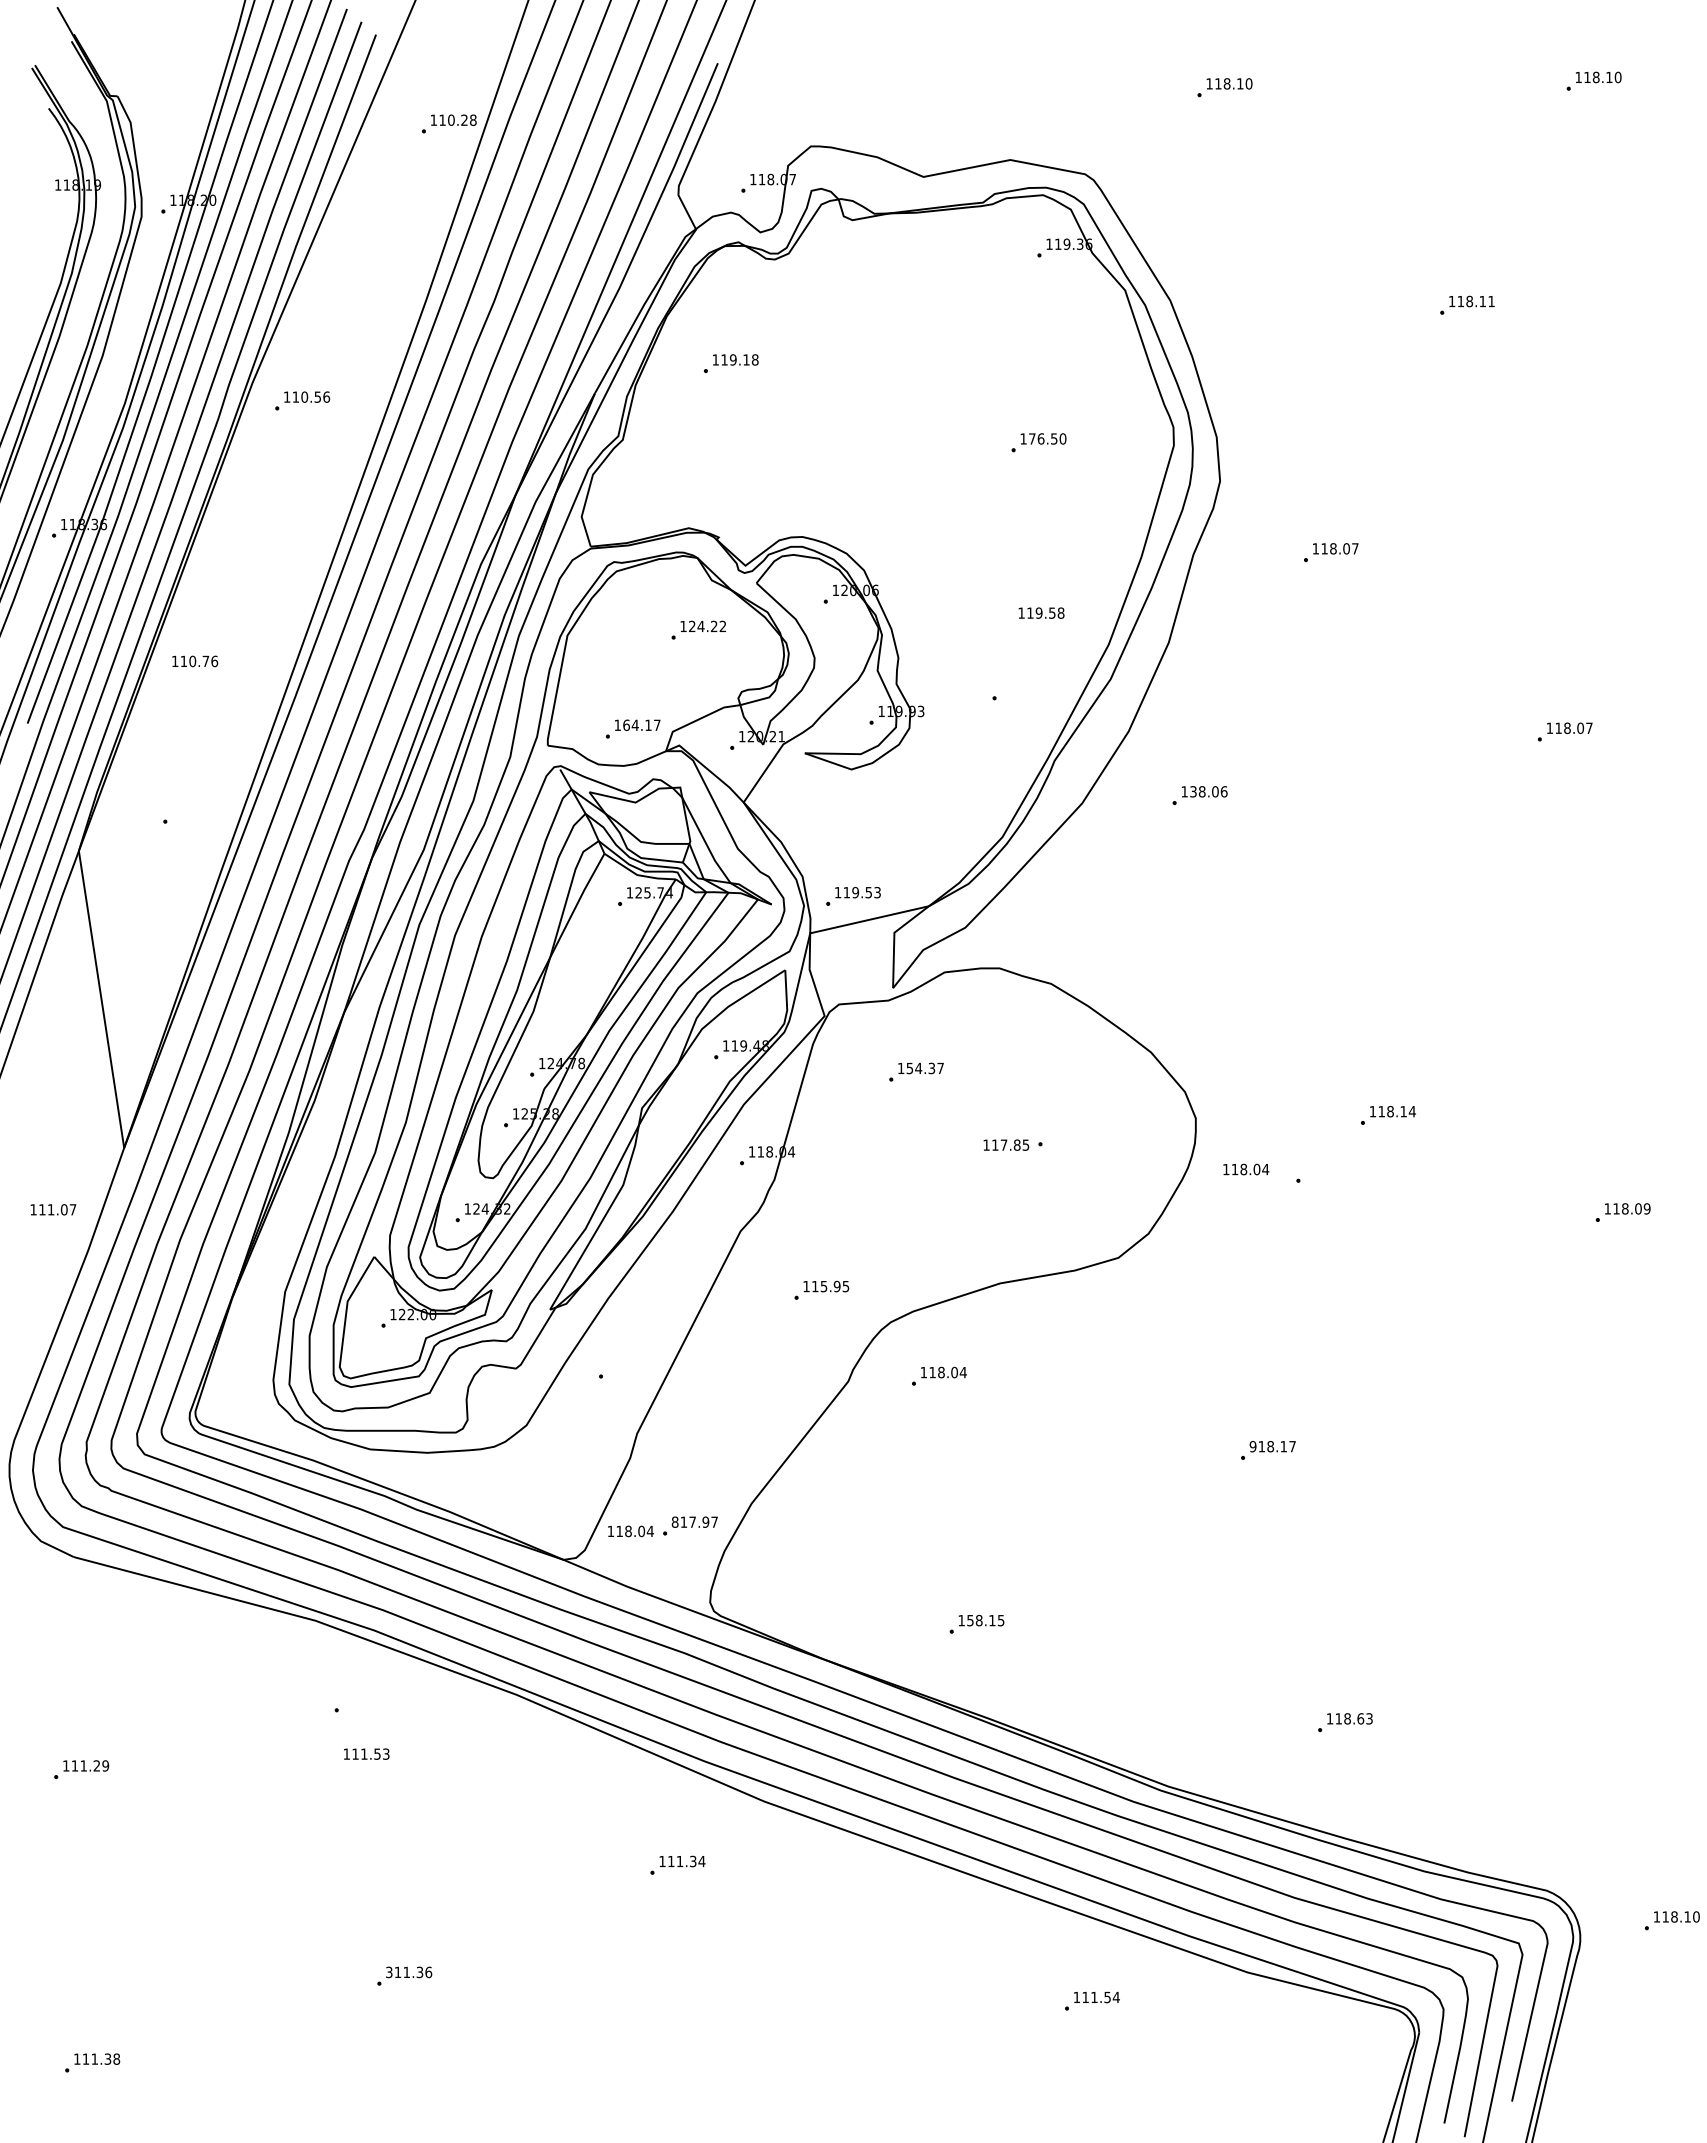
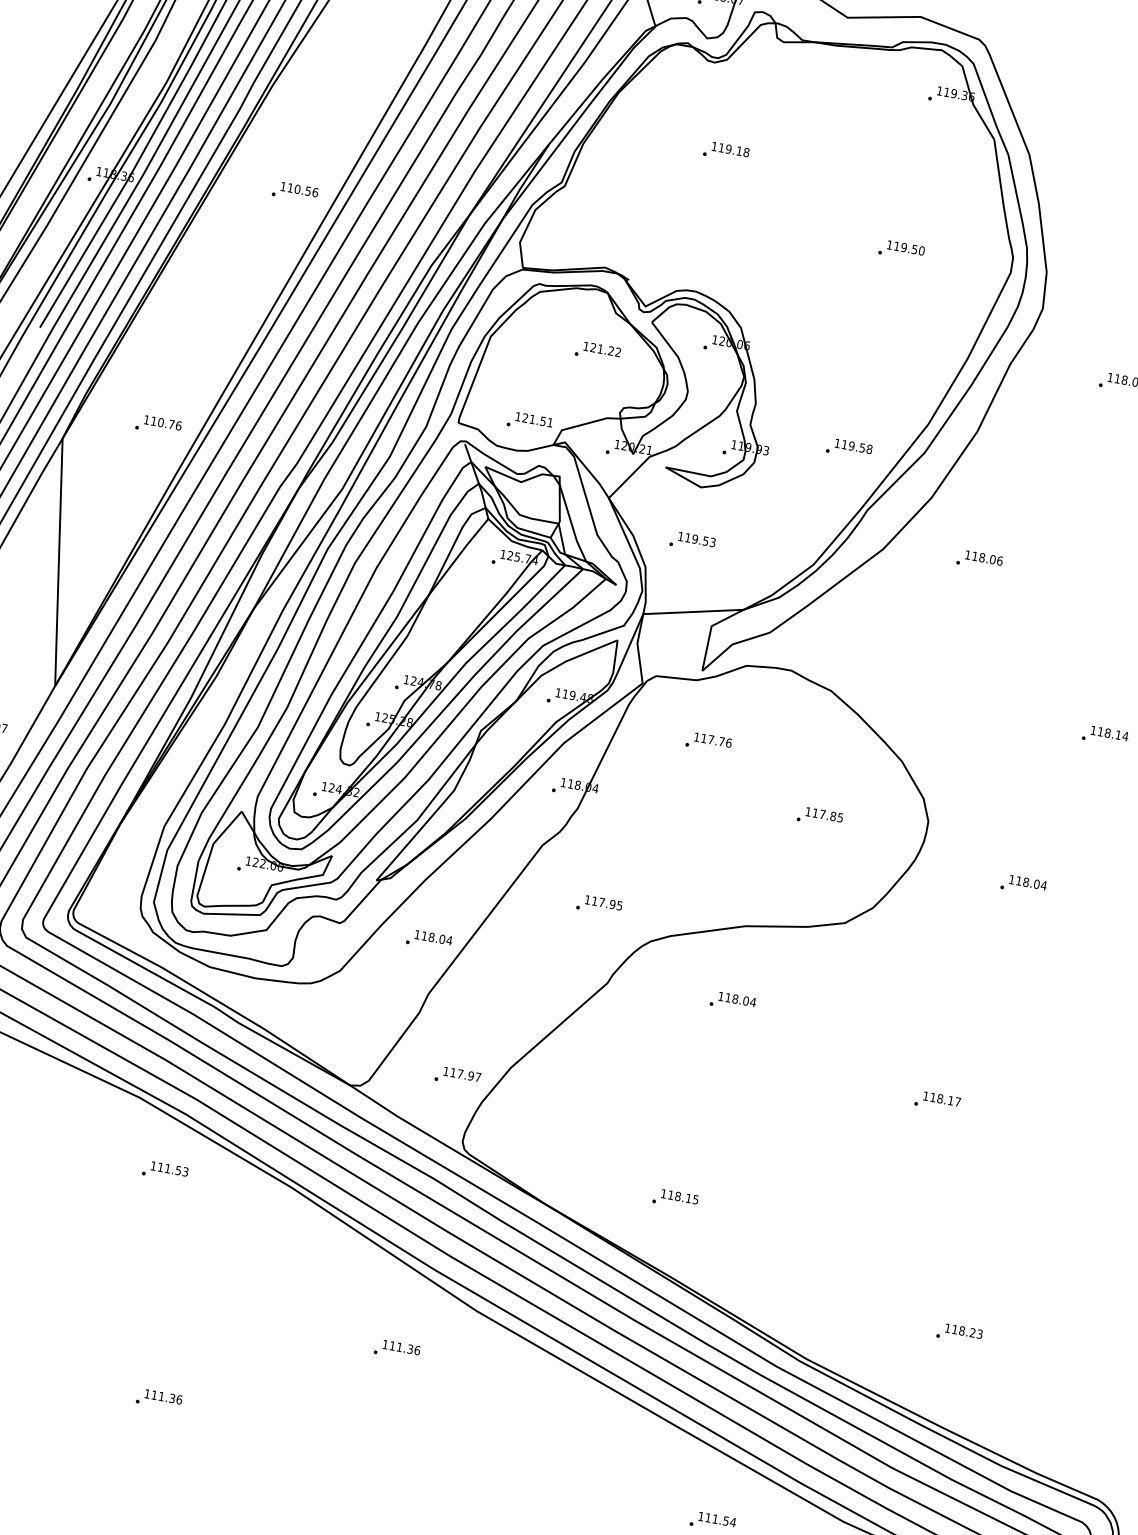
part: (731, 363) -> (726, 151), moved
part: (302, 400) -> (295, 191), moved
text: (1036, 438) -> (900, 246), 176.50 -> 119.50
text: (1041, 612) -> (853, 445), moved
text: (700, 626) -> (600, 349), 124.22 -> 121.22
text: (195, 661) -> (163, 423), moved
text: (641, 725) -> (537, 420), 164.17 -> 121.51
text: (1193, 791) -> (975, 556), 138.06 -> 118.06
part: (853, 896) -> (692, 542), moved
text: (925, 1068) -> (716, 740), 154.37 -> 117.76
part: (1388, 1115) -> (1105, 735), moved
text: (1006, 1144) -> (824, 814), moved
text: (1246, 1169) -> (1028, 882), moved
text: (823, 1286) -> (601, 902), 115.95 -> 117.95
part: (939, 1375) -> (733, 1001), moved
text: (1252, 1446) -> (925, 1095), 918.17 -> 118.17
text: (674, 1521) -> (445, 1070), 817.97 -> 117.97
text: (630, 1531) -> (433, 937), moved
text: (970, 1620) -> (671, 1195), 158.15 -> 118.15
text: (1360, 1718) -> (972, 1332), 118.63 -> 118.23
text: (366, 1753) -> (169, 1168), moved
text: (701, 1861) -> (417, 1350), 111.34 -> 111.36
text: (389, 1972) -> (147, 1394), 311.36 -> 111.36

